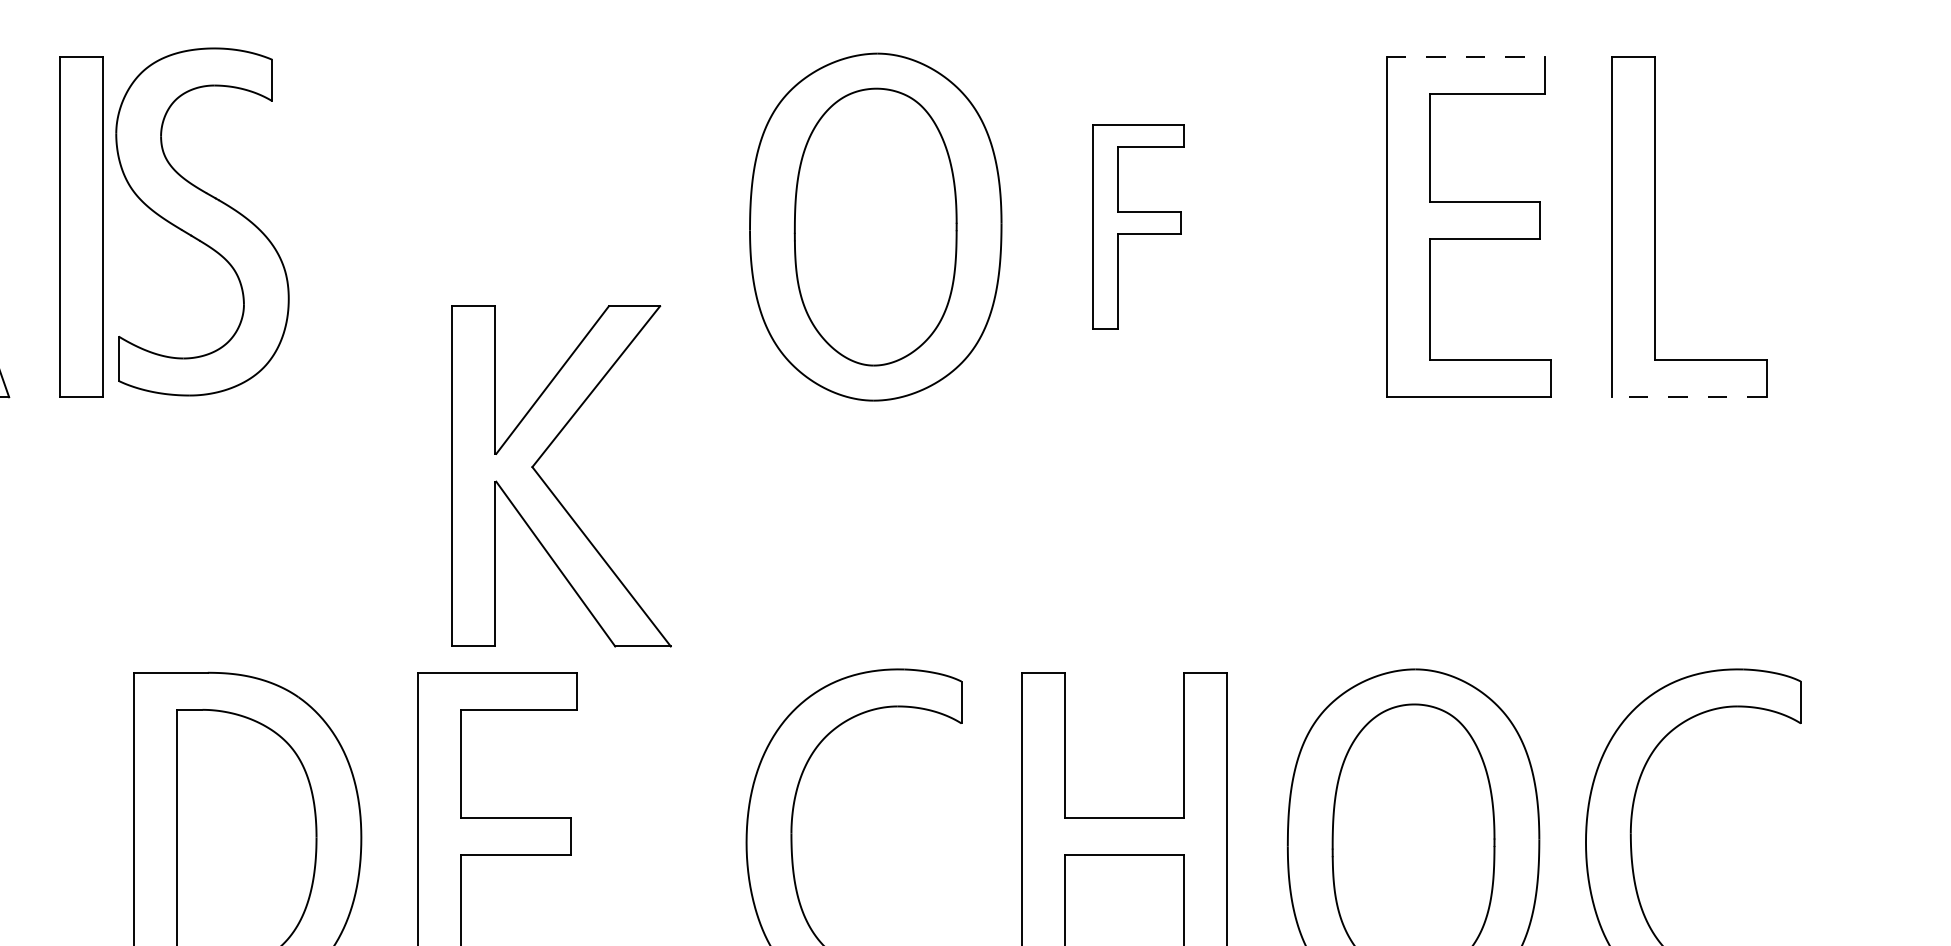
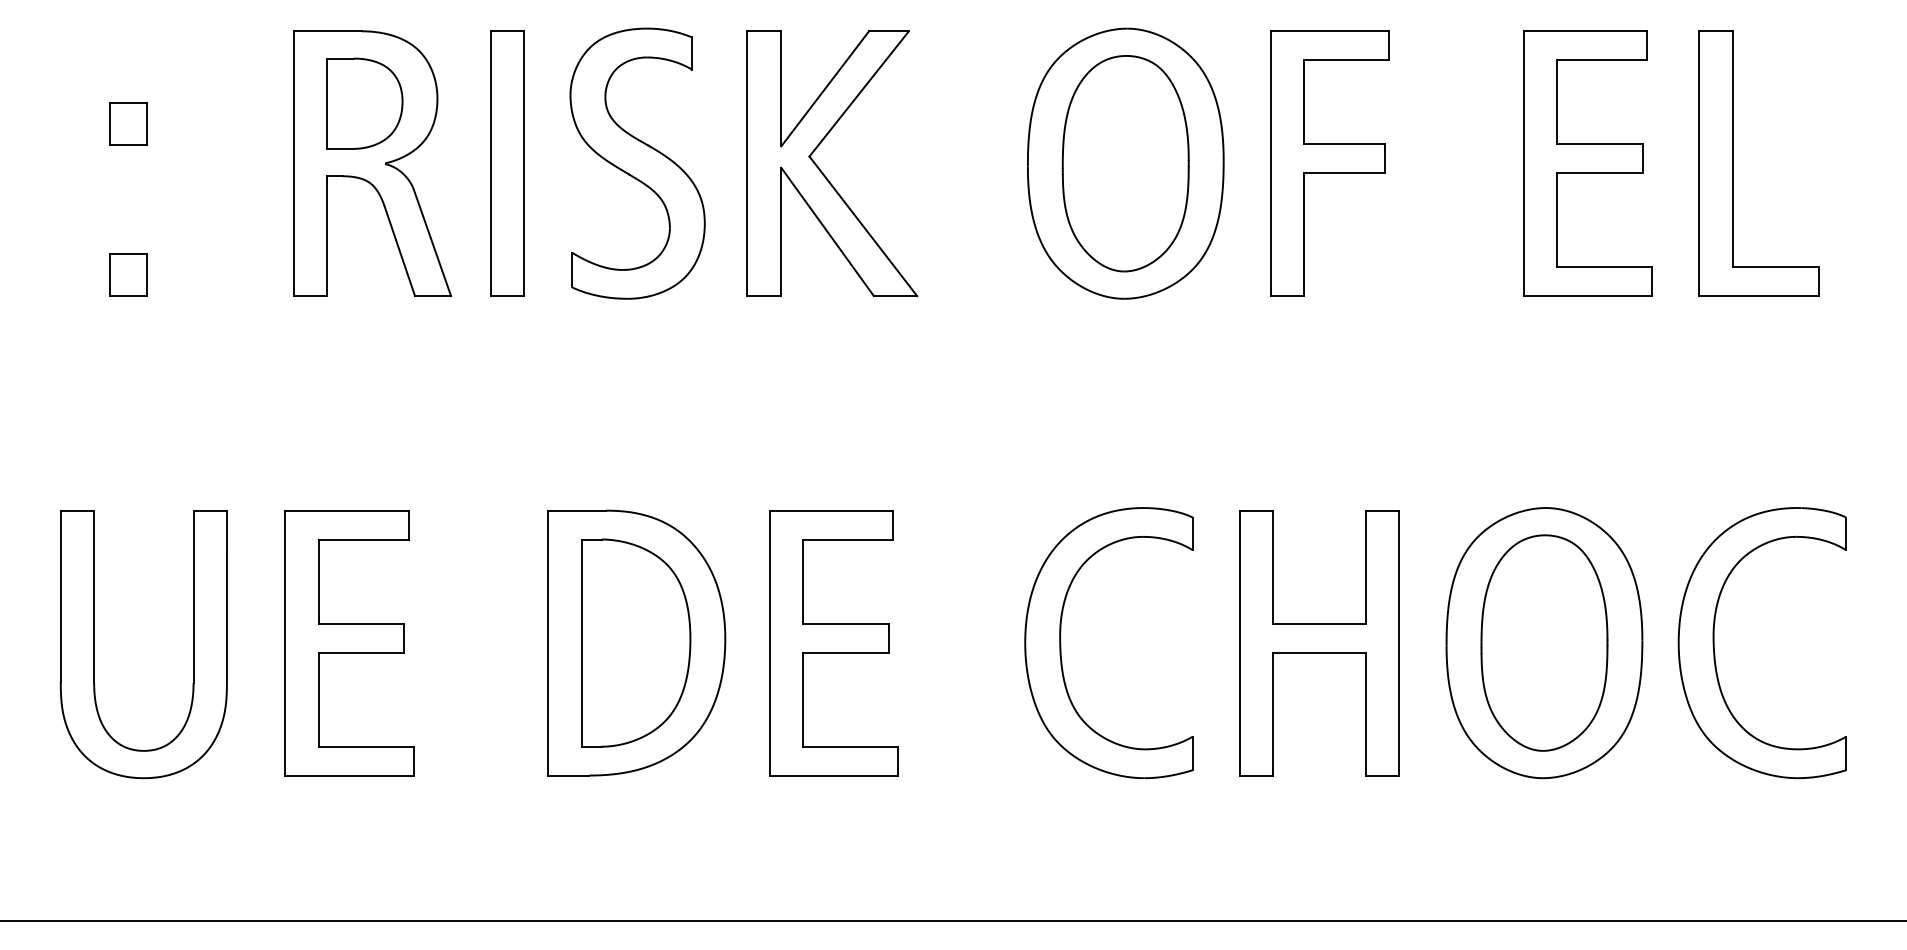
line: (1466, 57) -> (1585, 31), dashed -> solid
part: (202, 221) -> (637, 163), moved
part: (1137, 226) -> (1329, 163), size x1.67
line: (1688, 397) -> (1758, 296), dashed -> solid
part: (549, 486) -> (822, 171), moved

